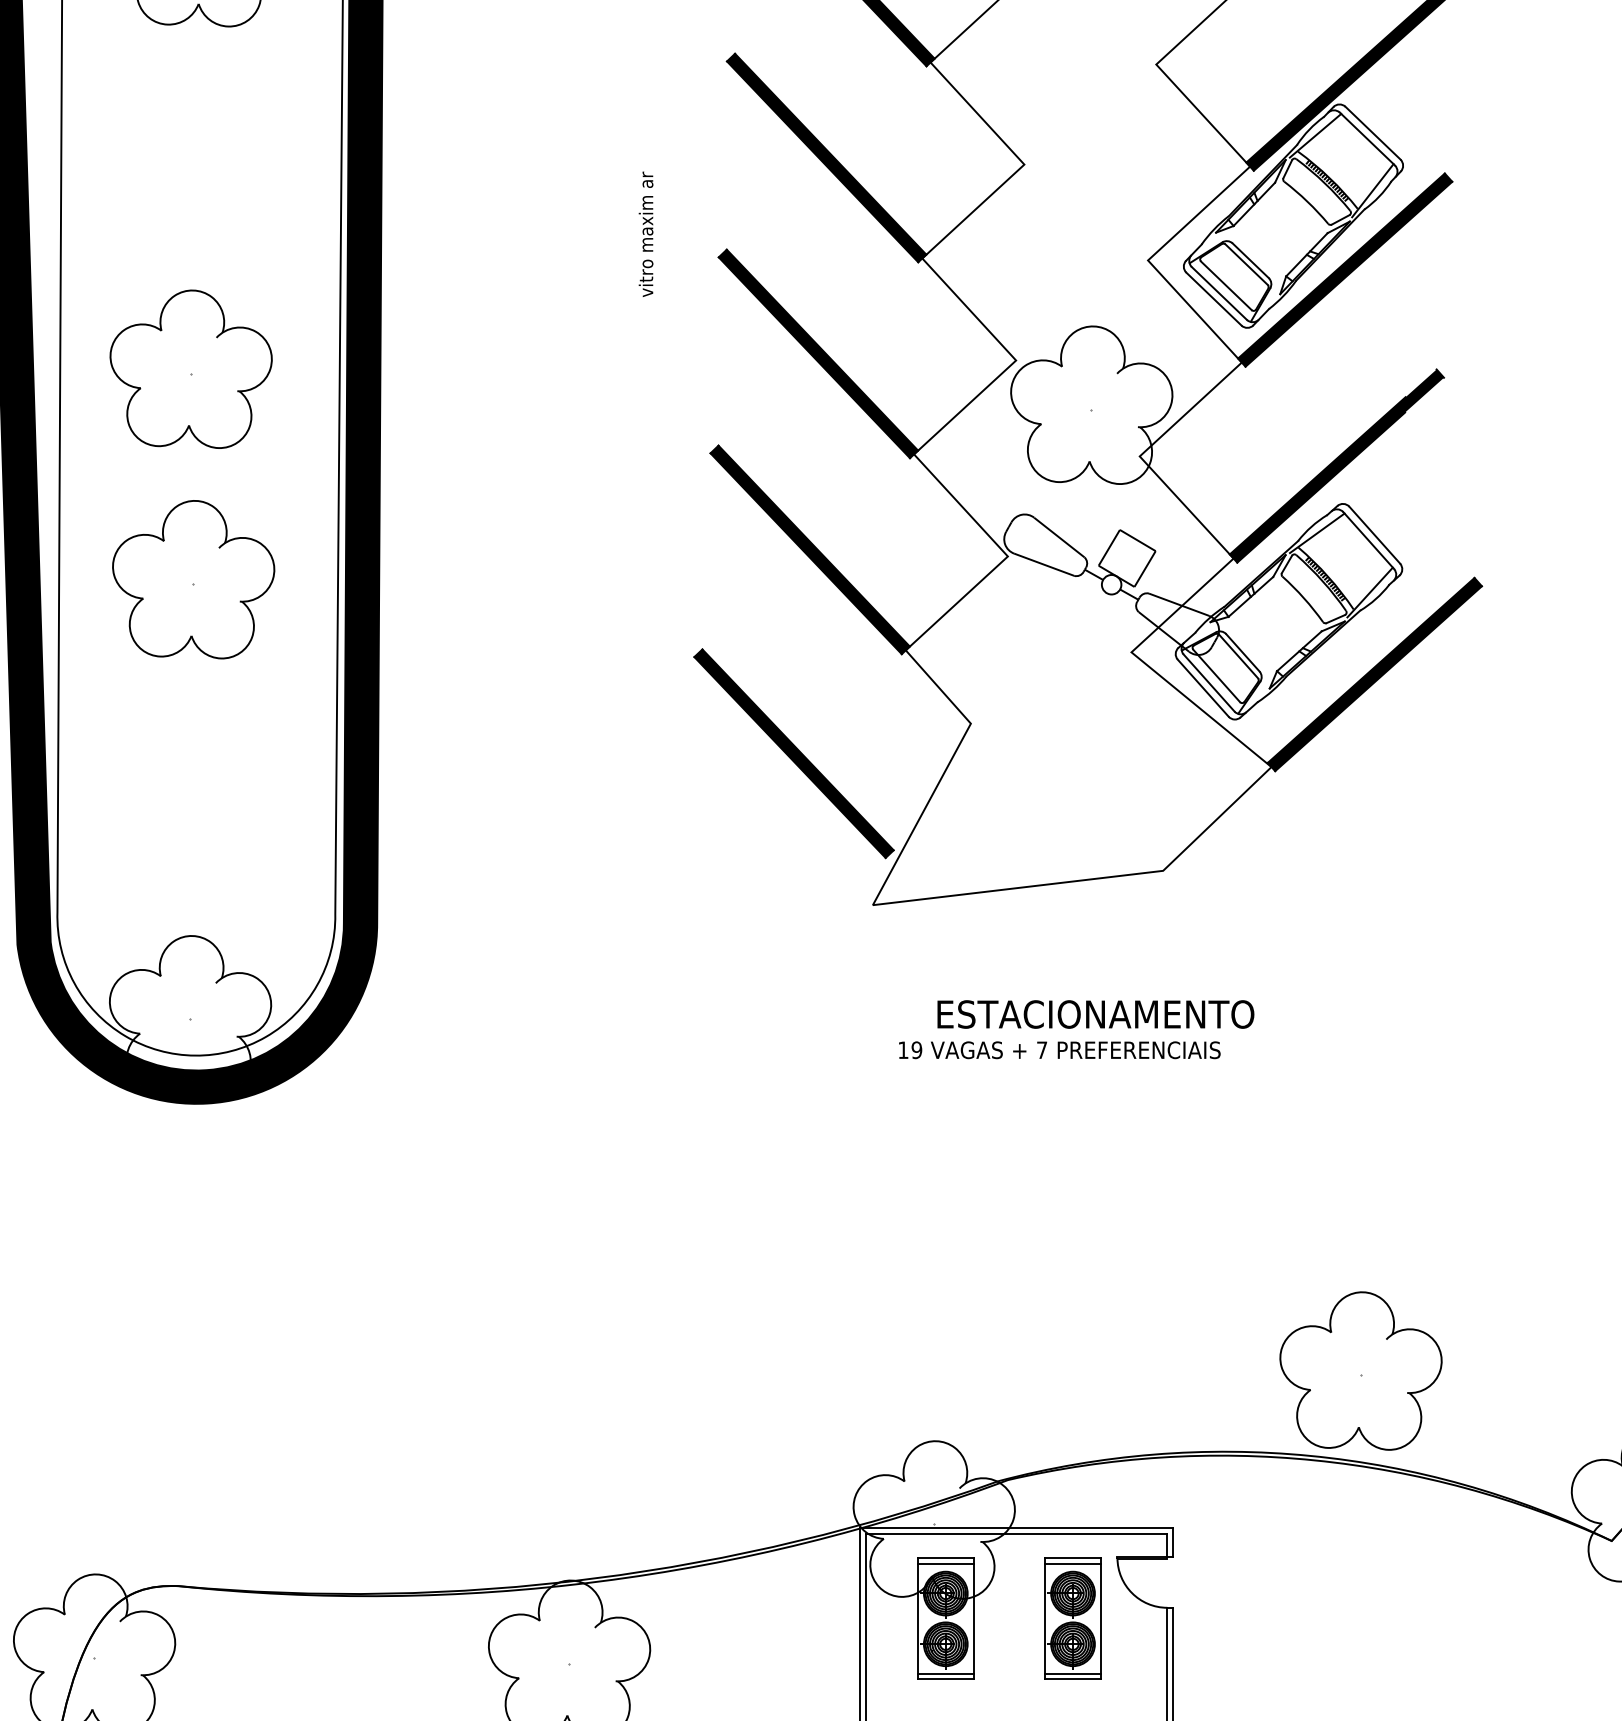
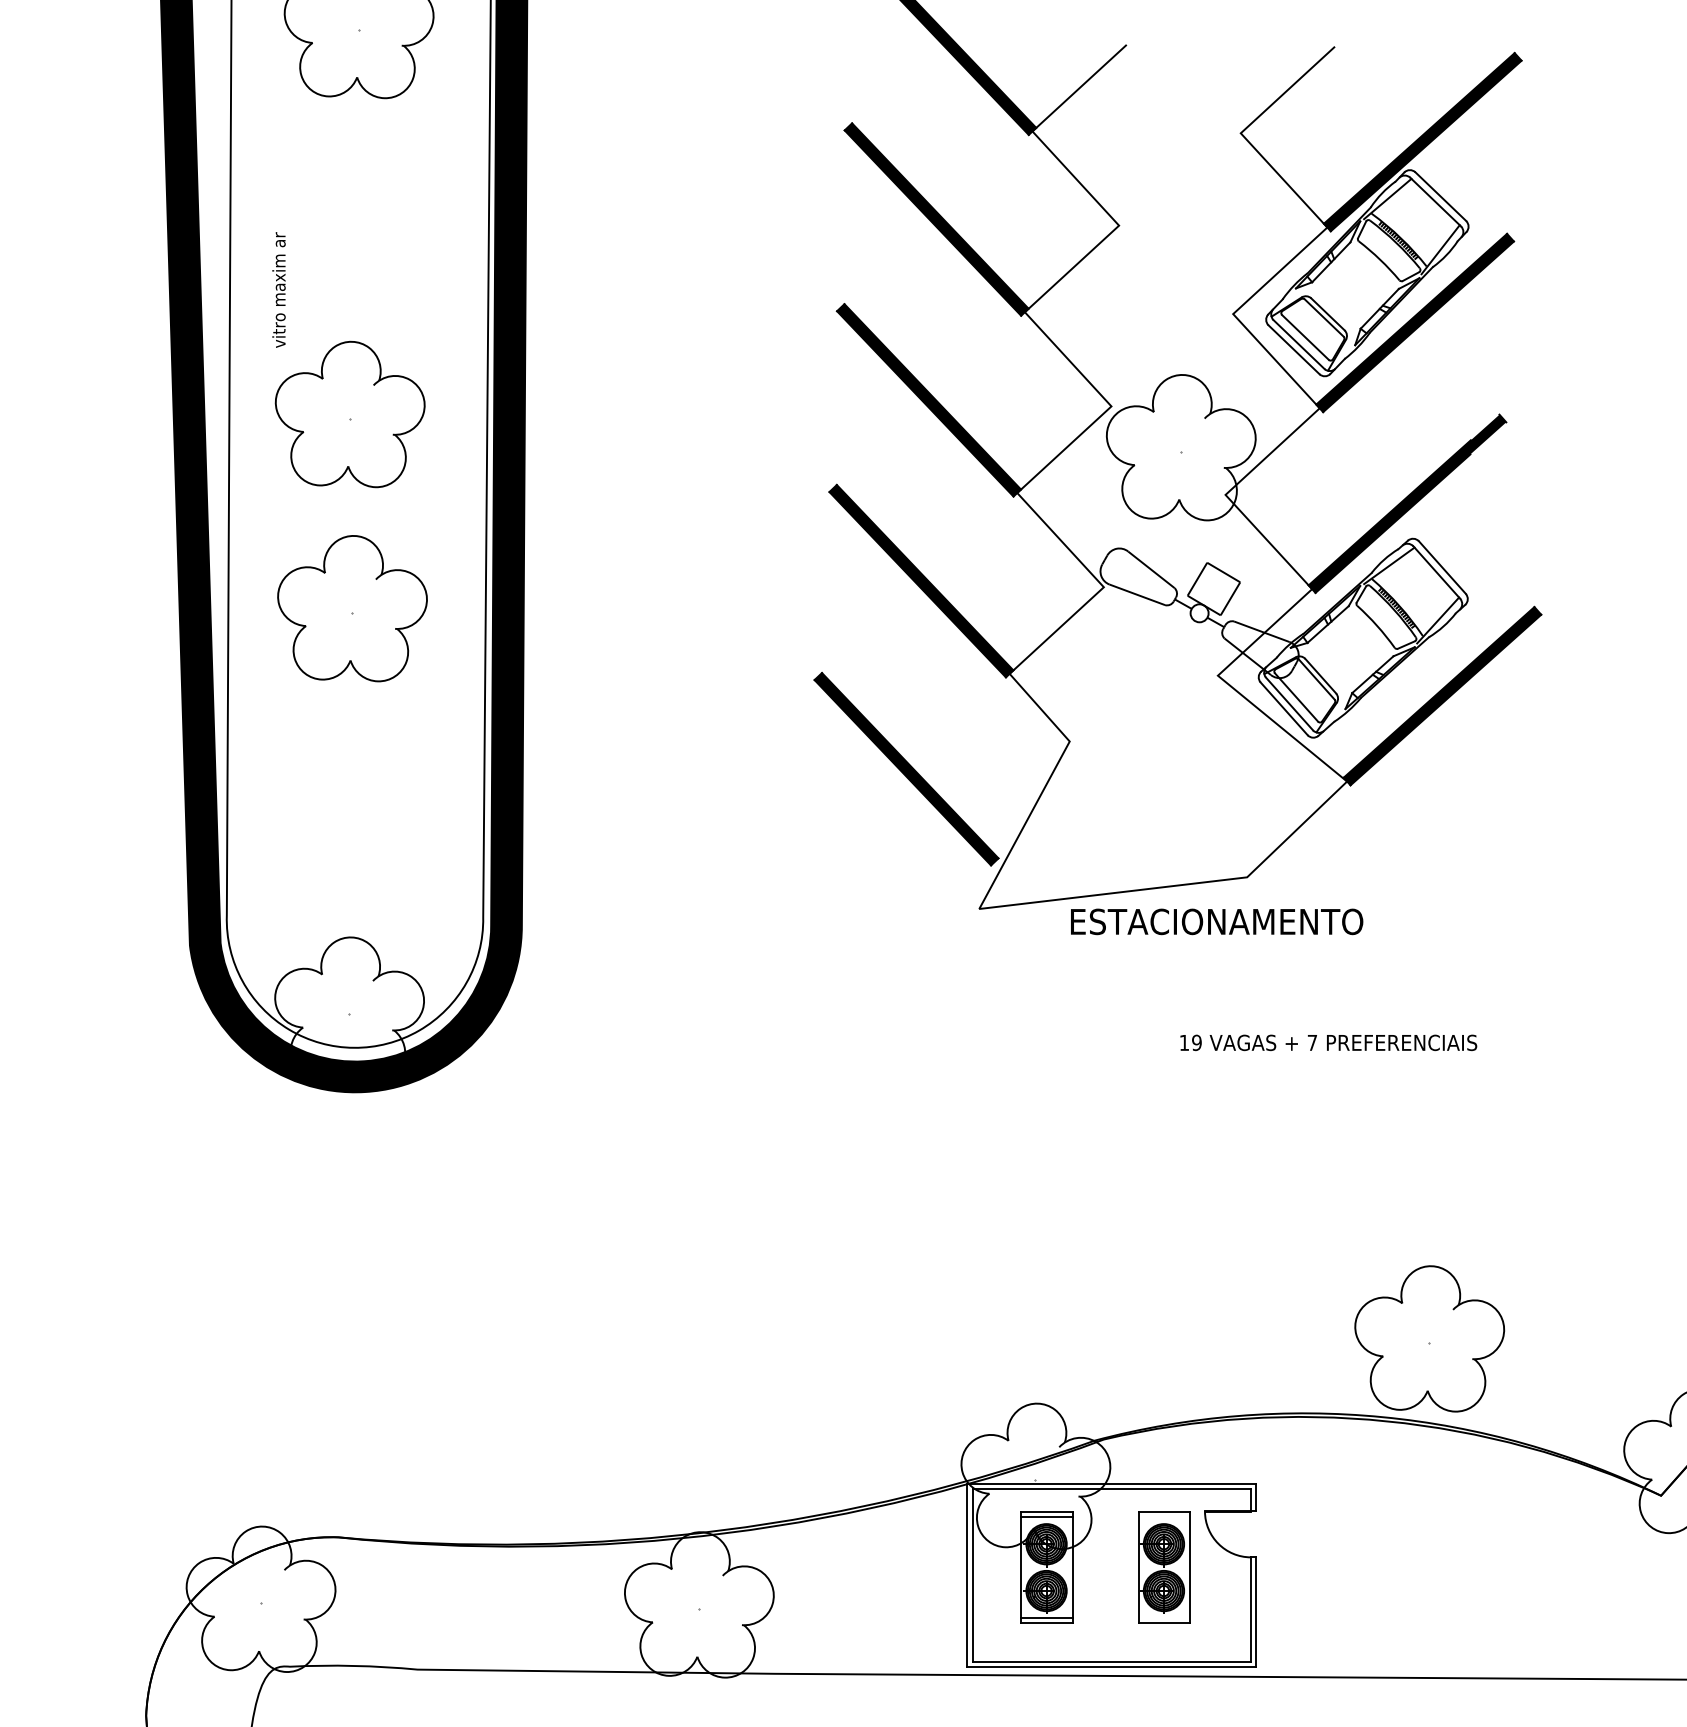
text: (645, 233) -> (278, 289), moved
text: (1096, 1014) -> (1217, 921), moved
text: (1059, 1049) -> (1328, 1042), moved
line: (1073, 1564) -> (1164, 1517), removed
line: (1073, 1674) -> (1164, 1618), removed

